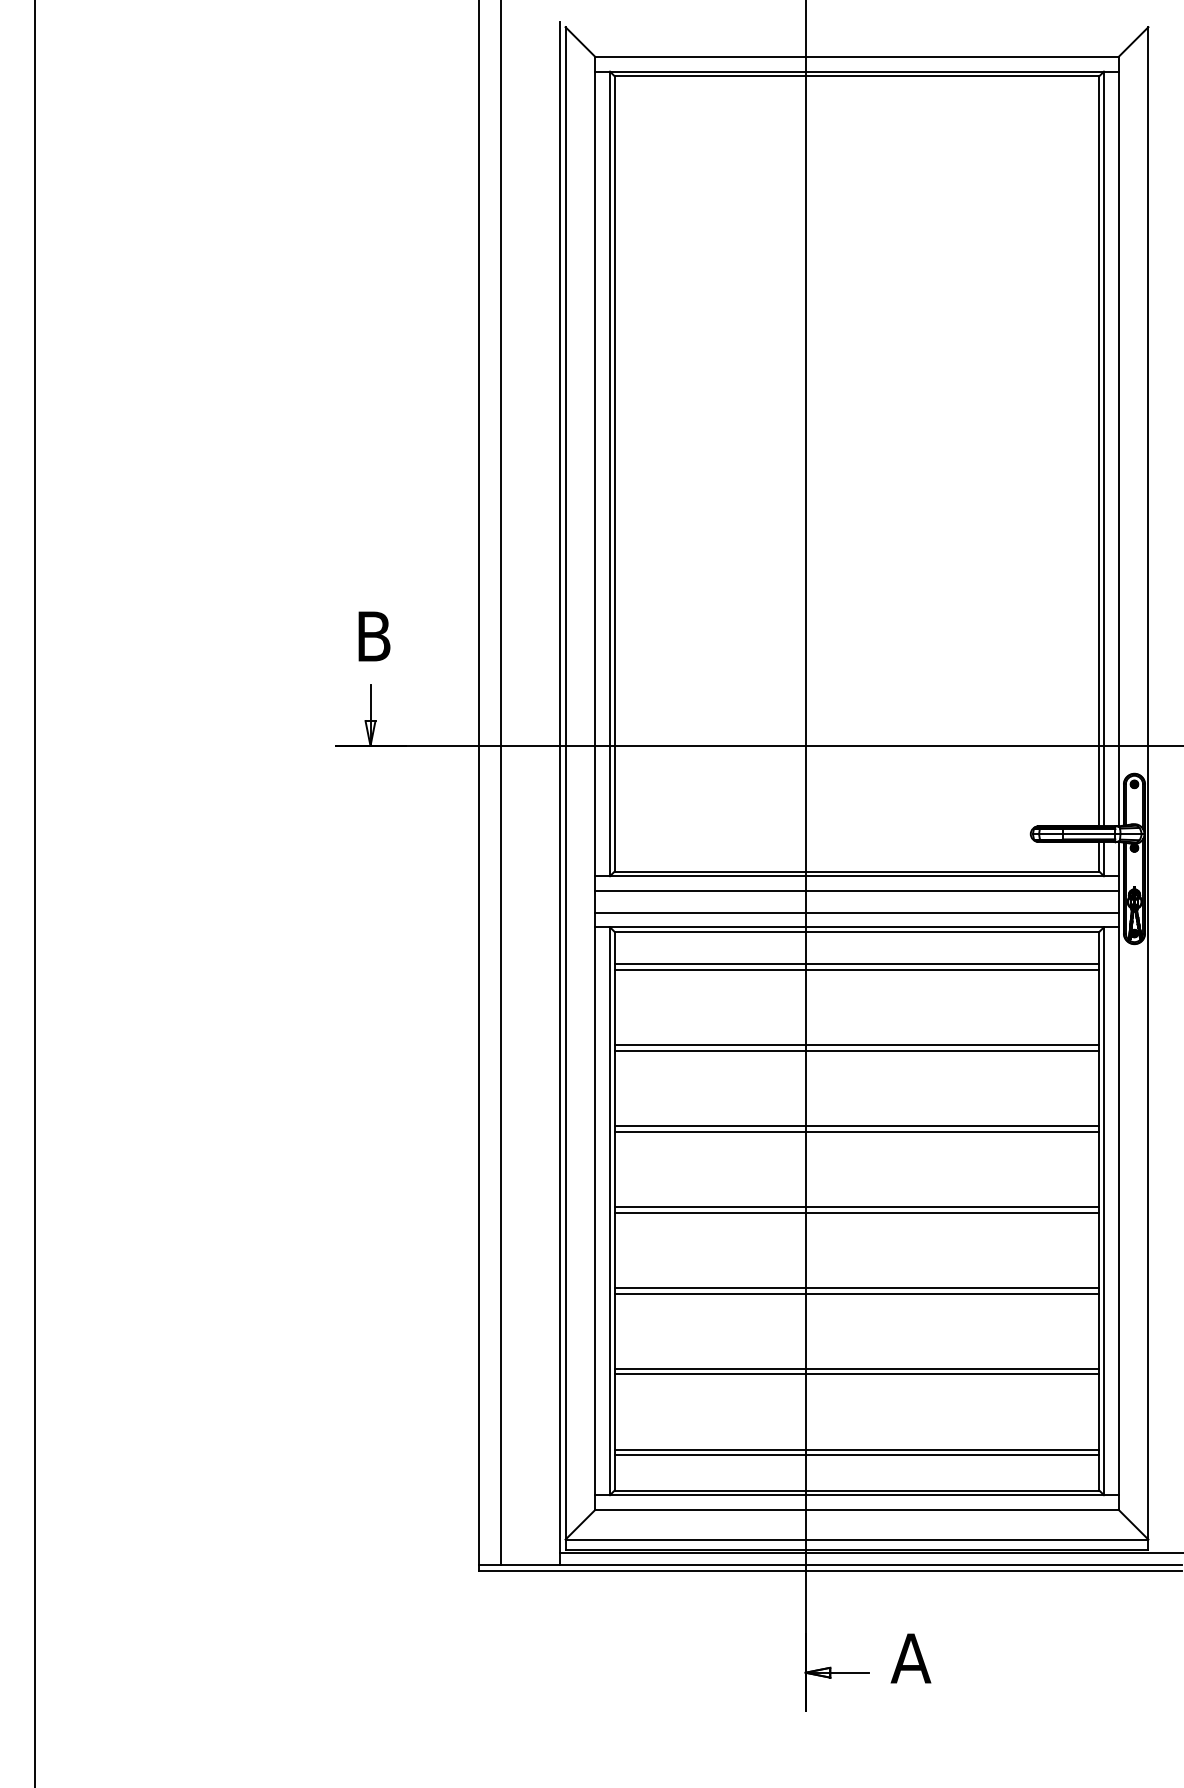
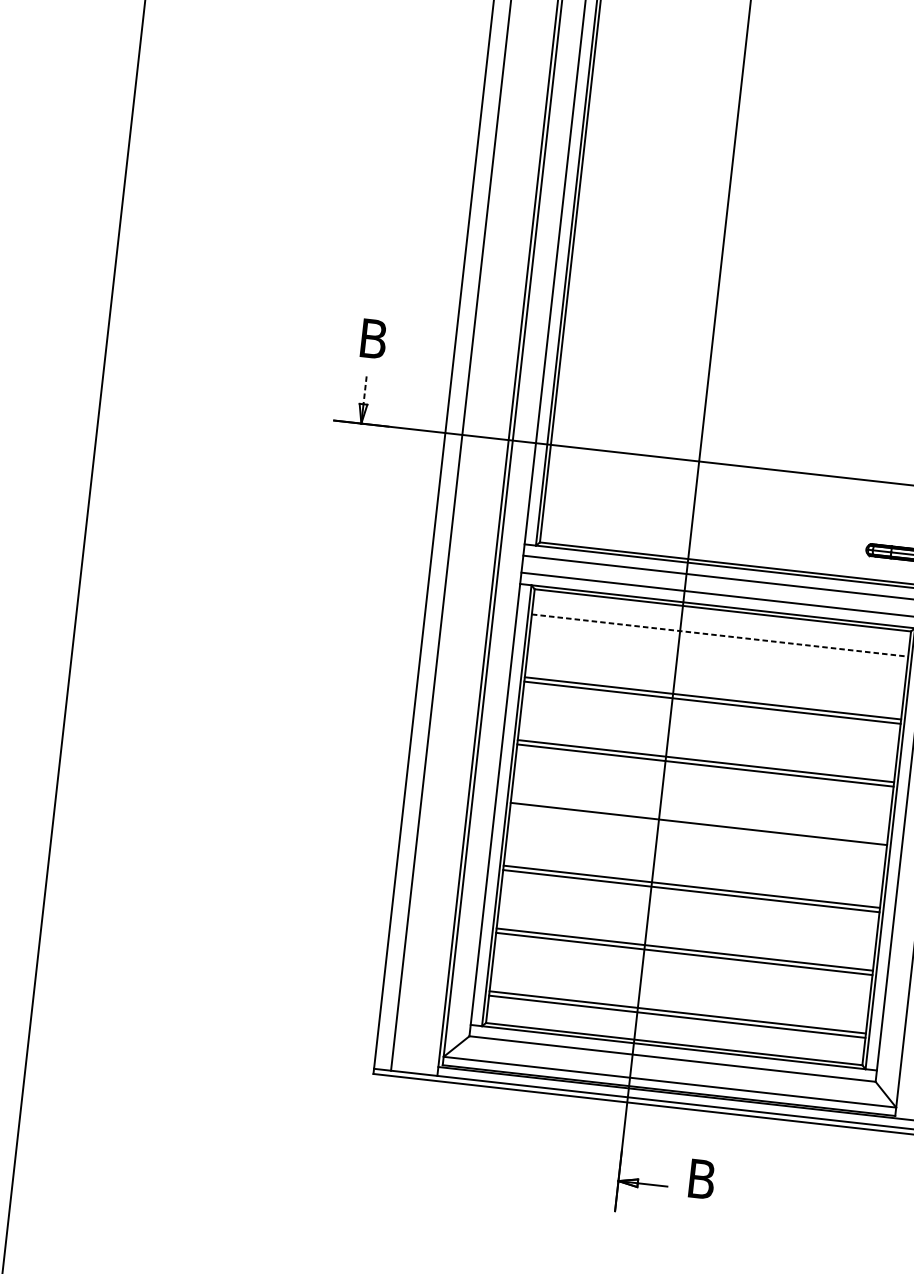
line: (370, 703) -> (365, 390), solid -> dashed
line: (857, 964) -> (720, 635), solid -> dashed
line: (856, 969) -> (719, 639), removed
line: (856, 1212) -> (698, 828), removed
text: (910, 1658) -> (701, 1179), A -> B

